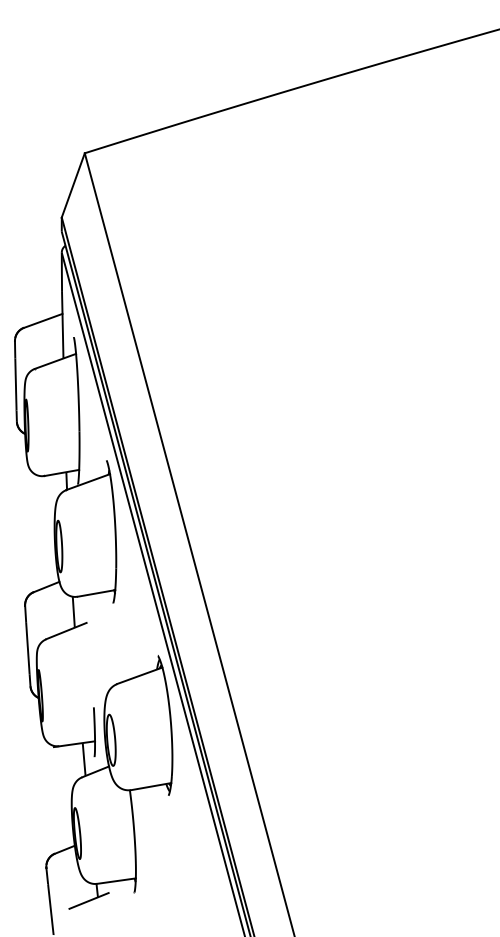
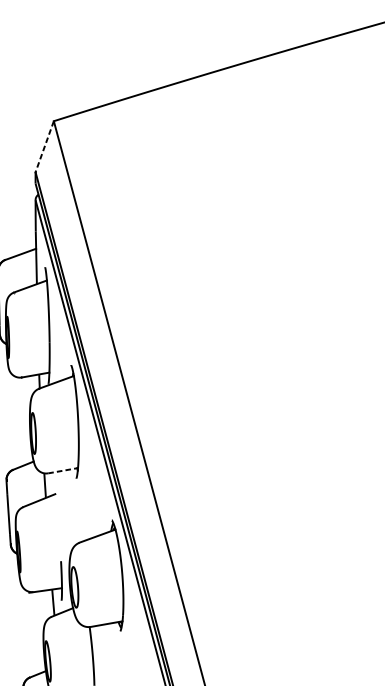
line: (73, 185) -> (44, 146), solid -> dashed
line: (97, 593) -> (63, 470), solid -> dashed

